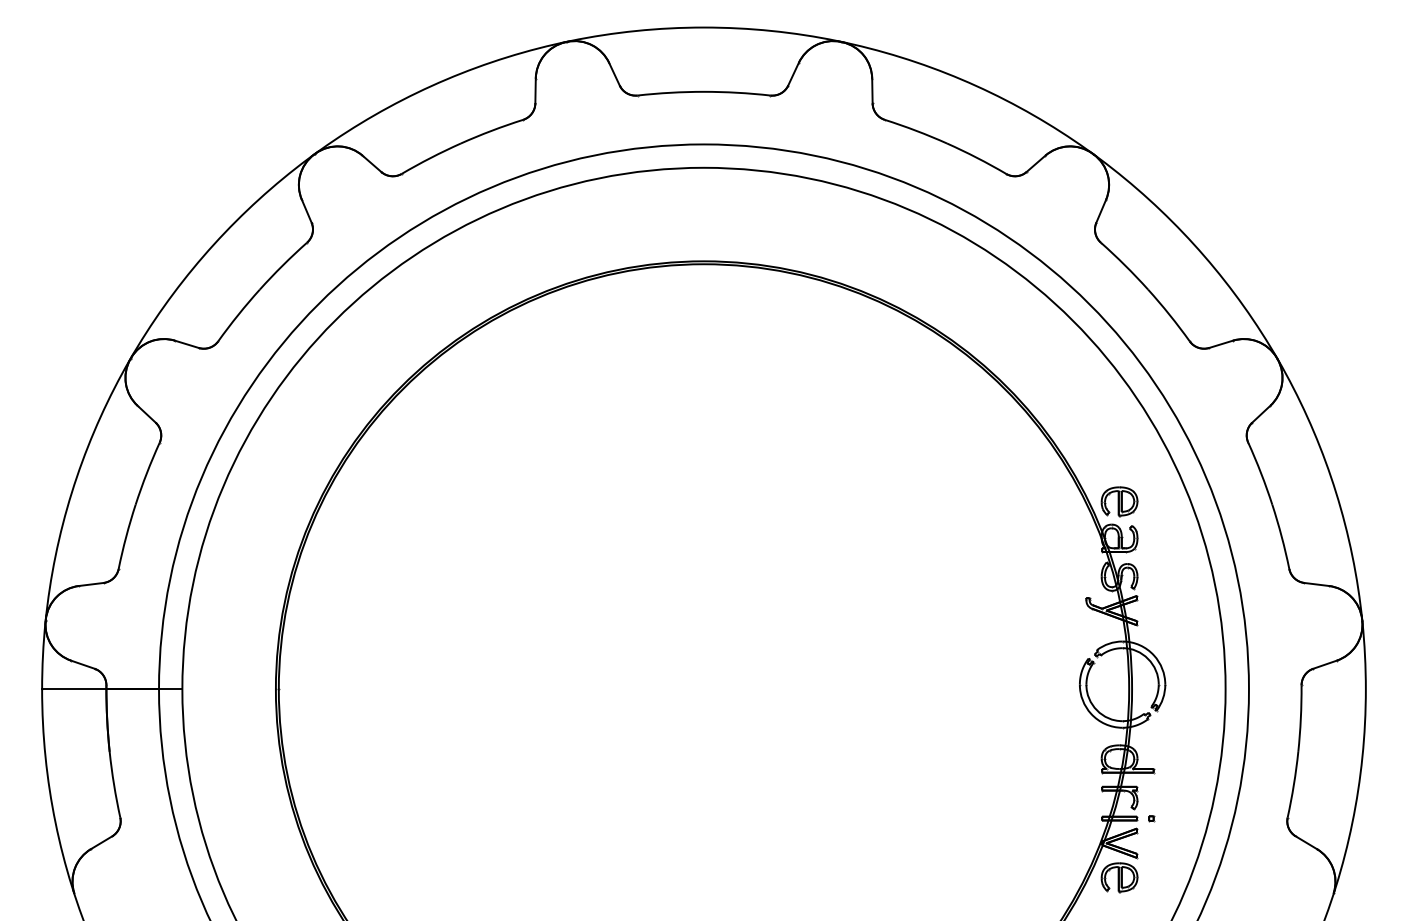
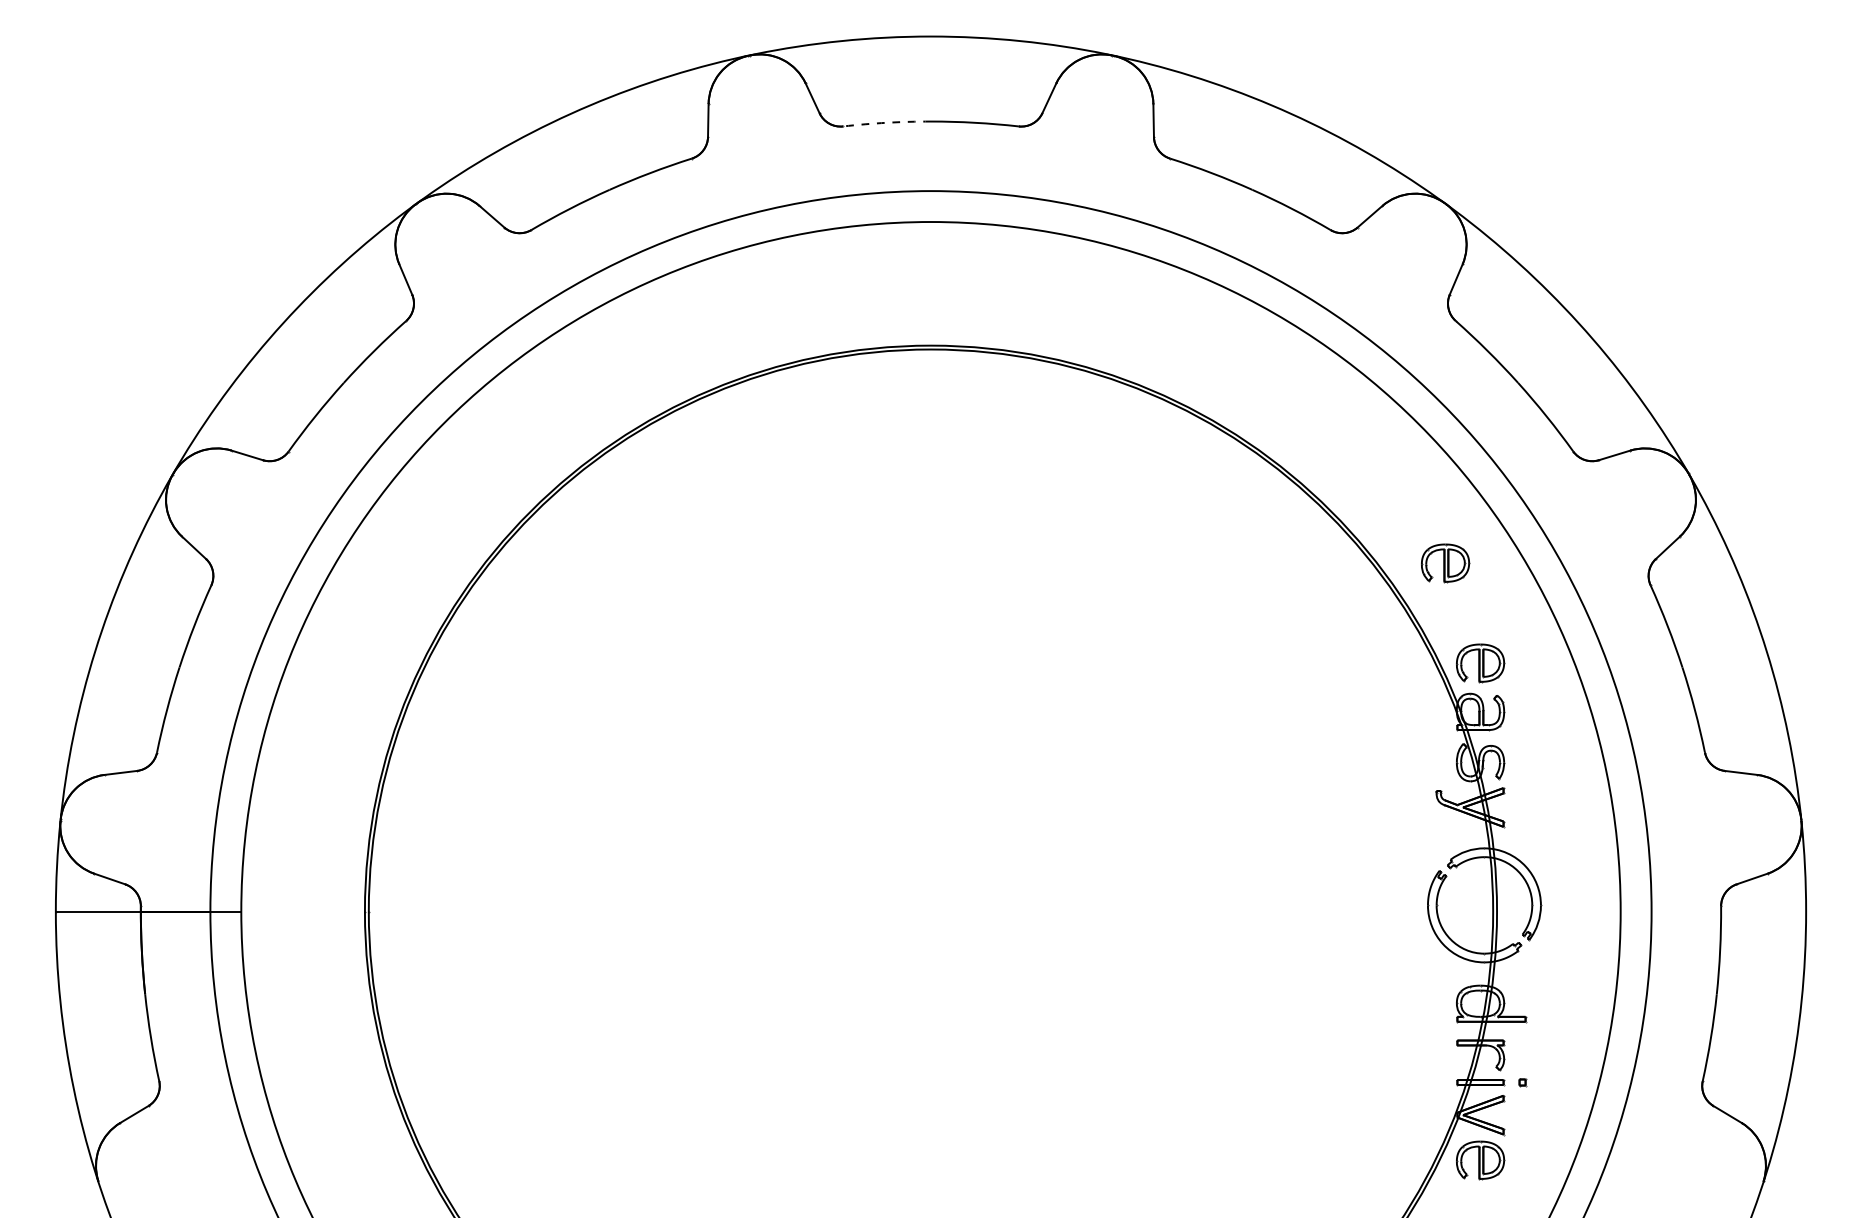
arc: (671, 92) -> (887, 122), solid -> dashed
part: (1093, 426) -> (1445, 563), added

